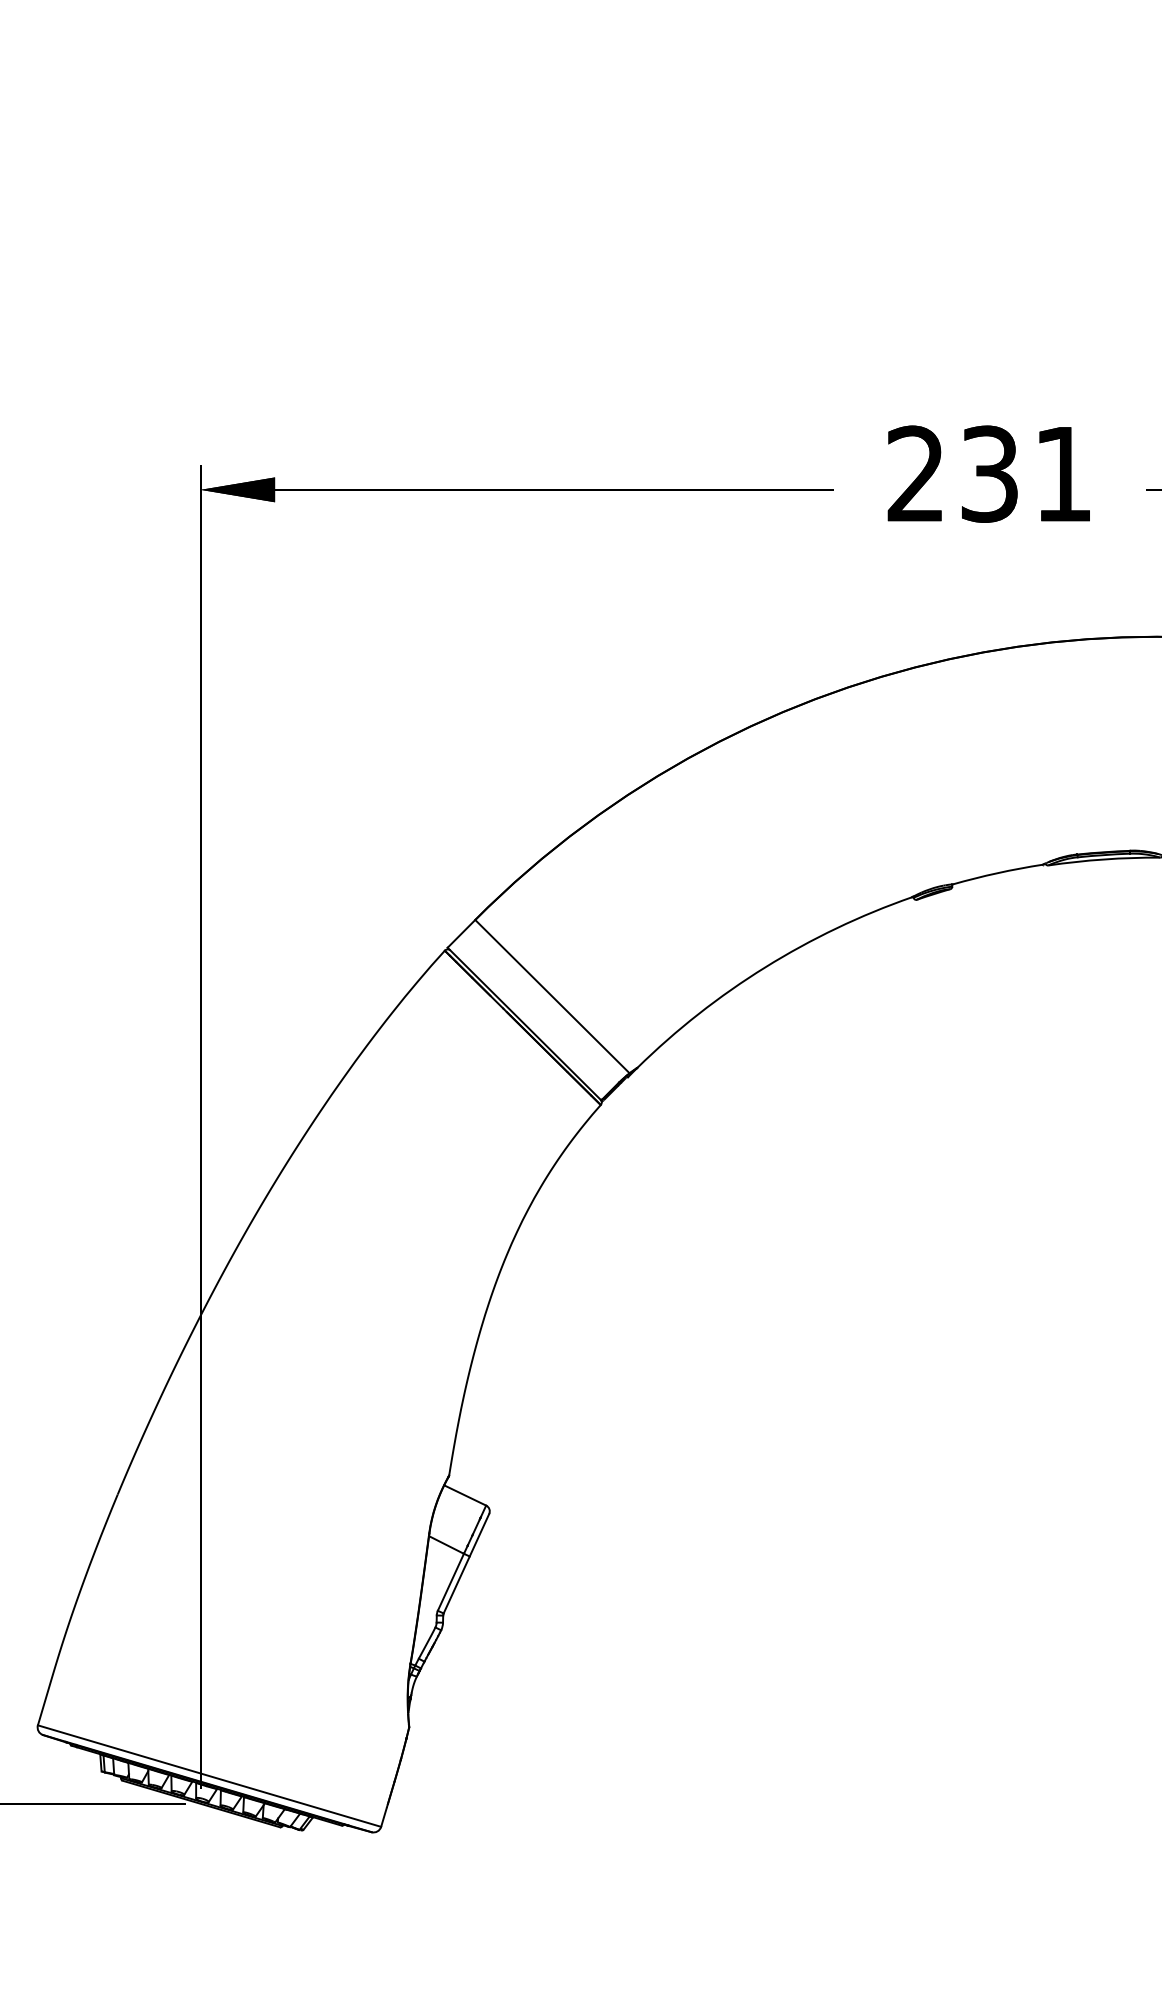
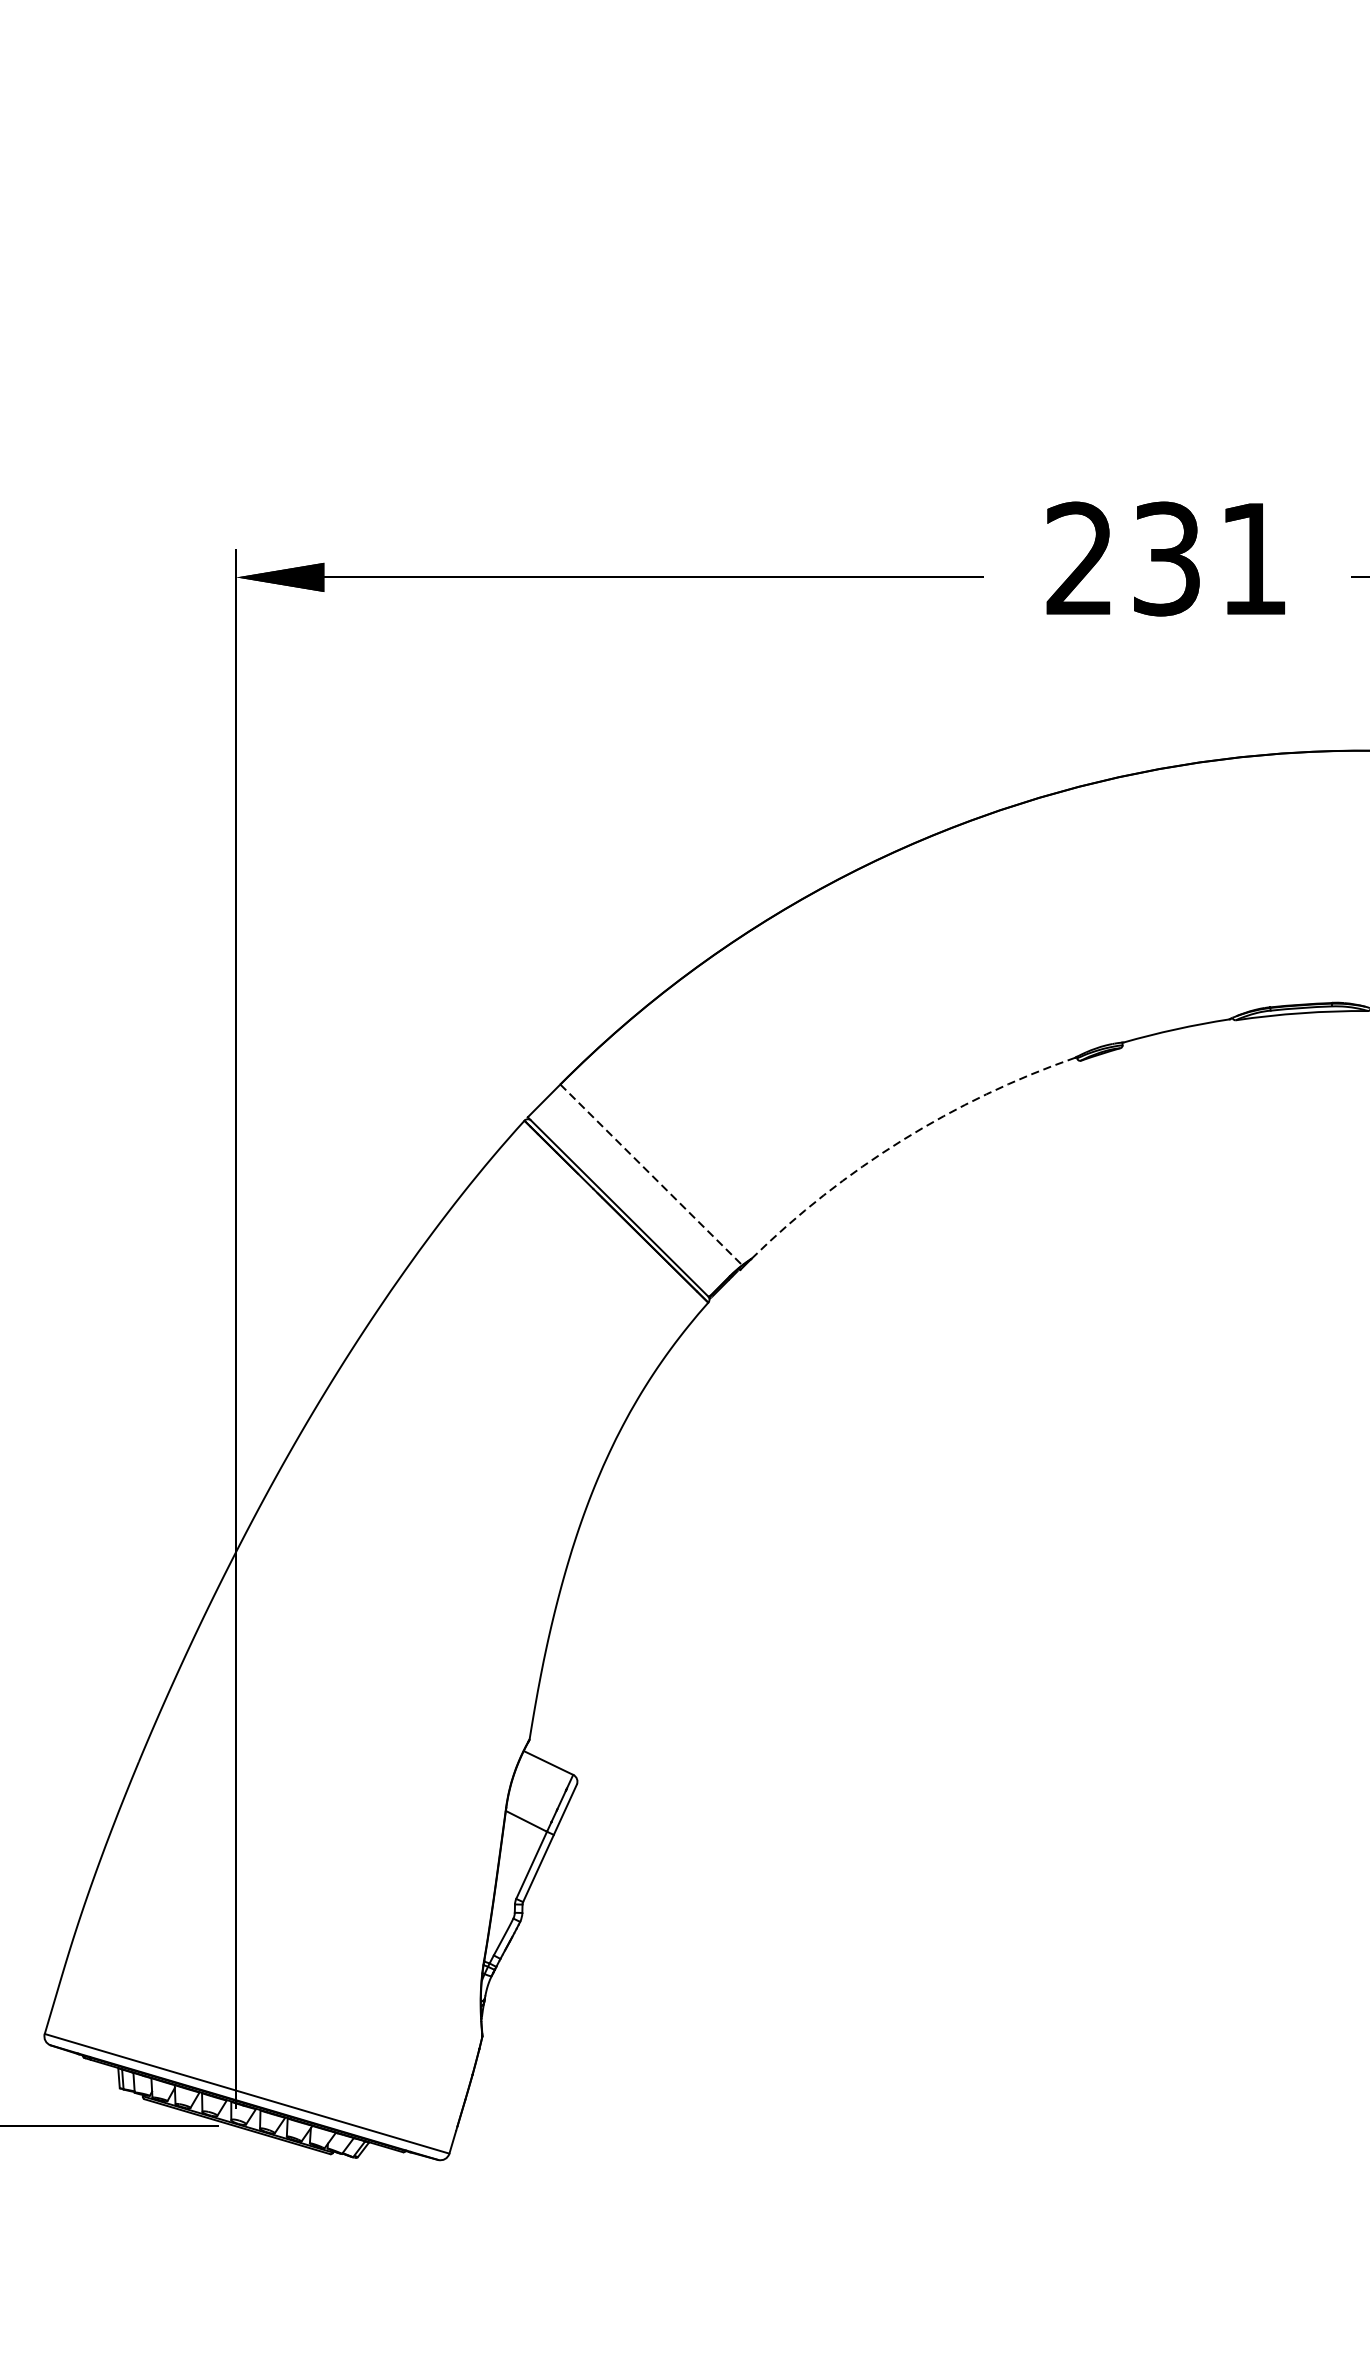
arc: (765, 967) -> (902, 1140), solid -> dashed
line: (552, 996) -> (651, 1174), solid -> dashed

